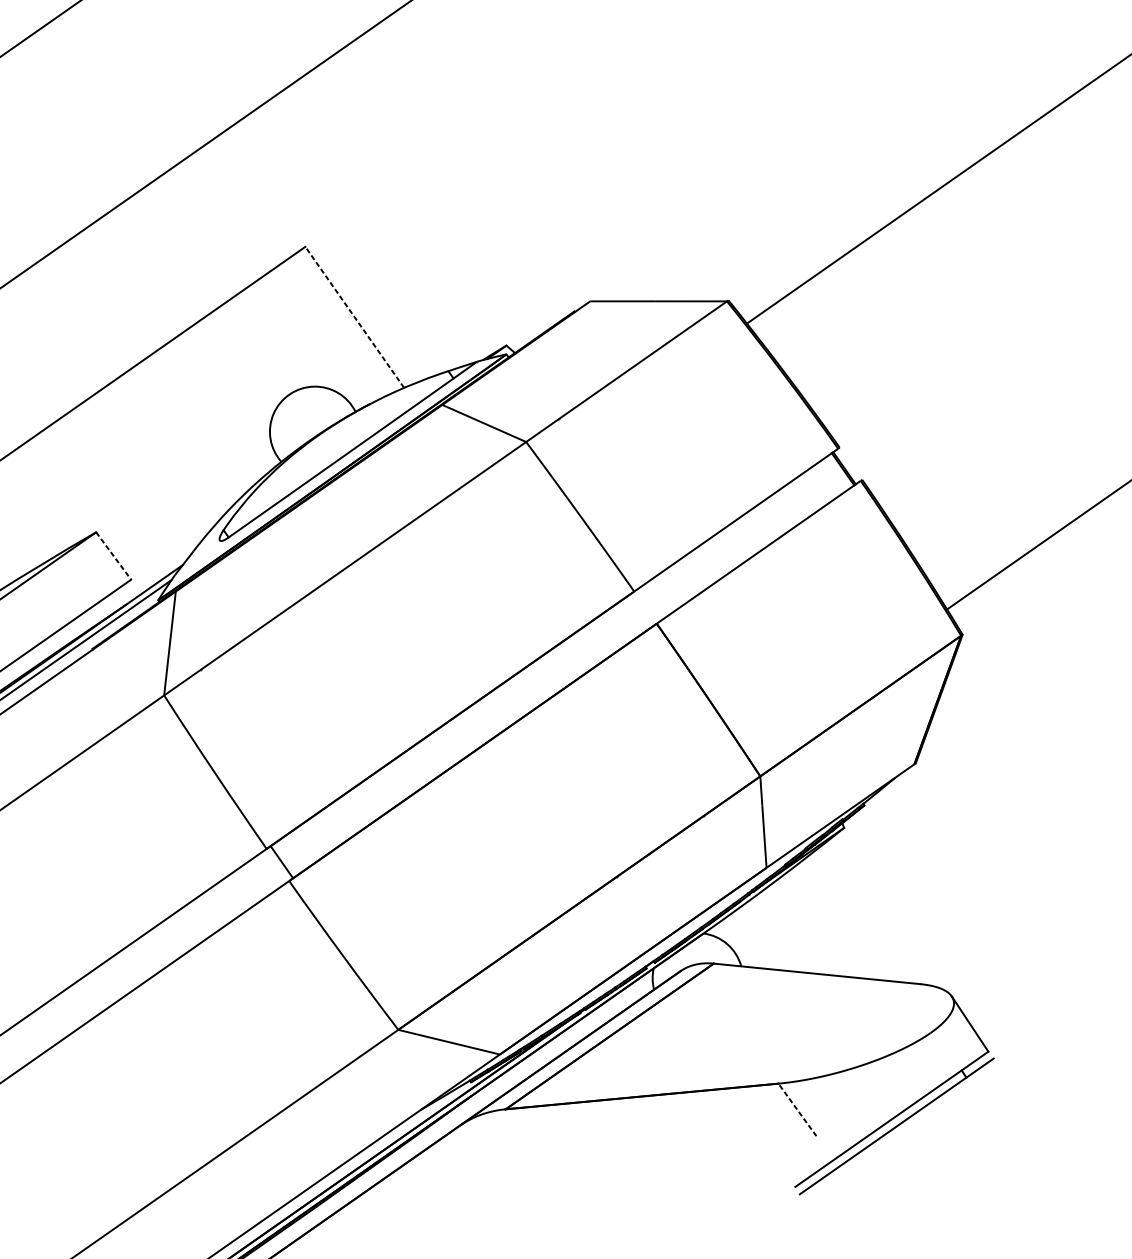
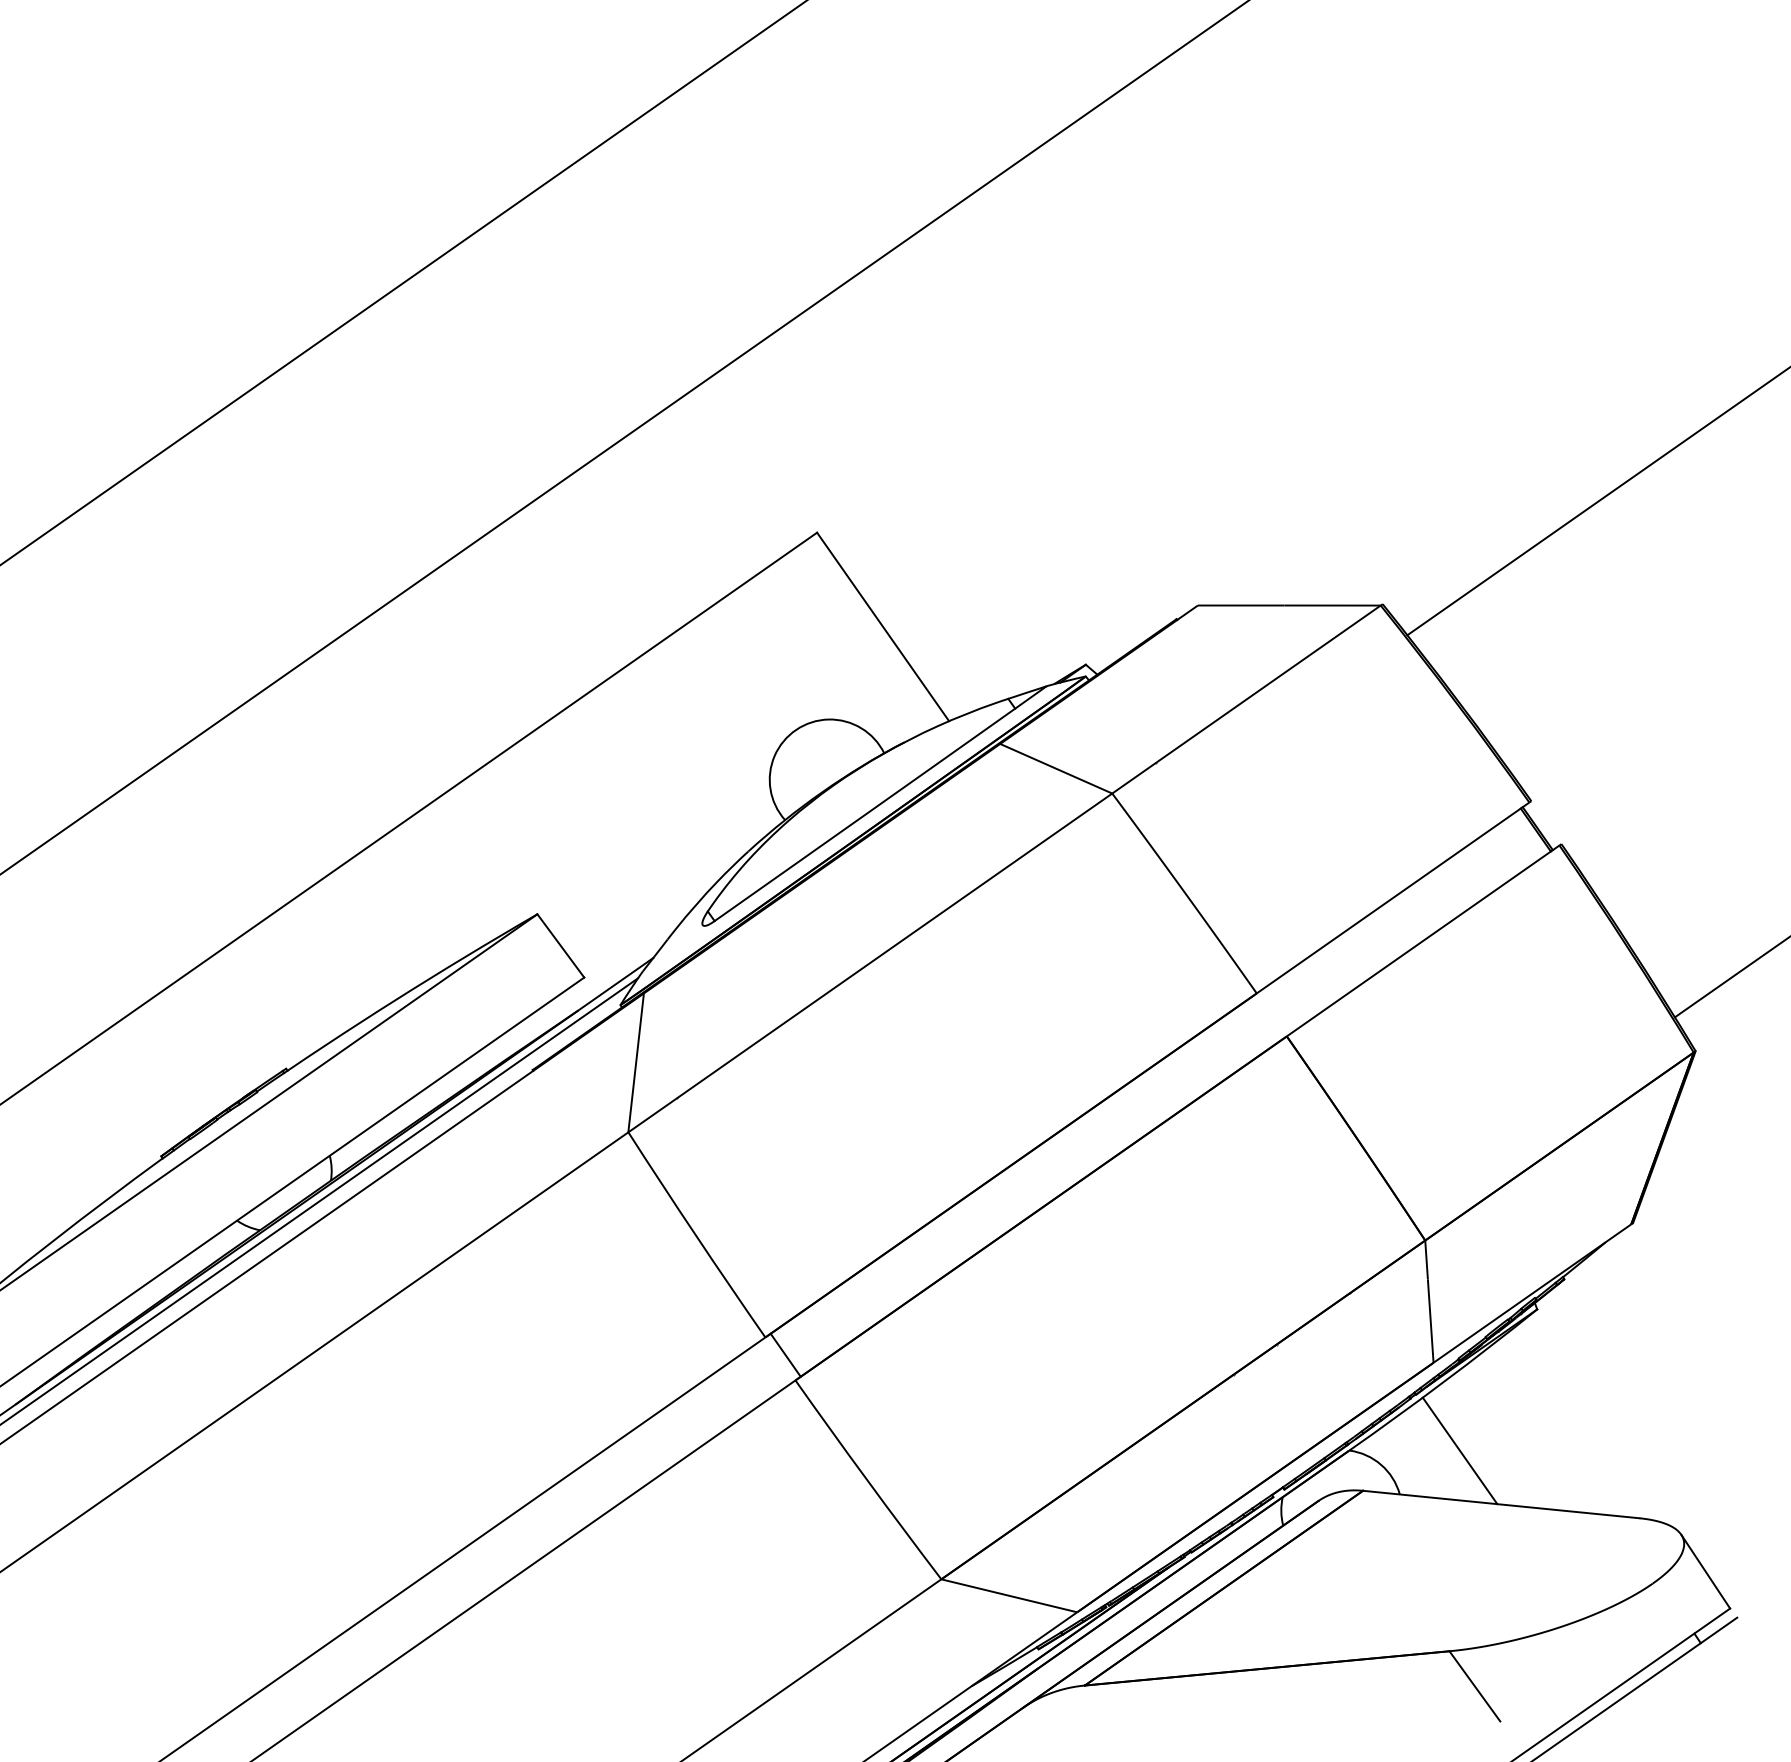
line: (354, 317) -> (882, 626), dashed -> solid
line: (114, 556) -> (561, 946), dashed -> solid
line: (785, 933) -> (1459, 1450), added
line: (797, 1109) -> (1474, 1685), dashed -> solid

